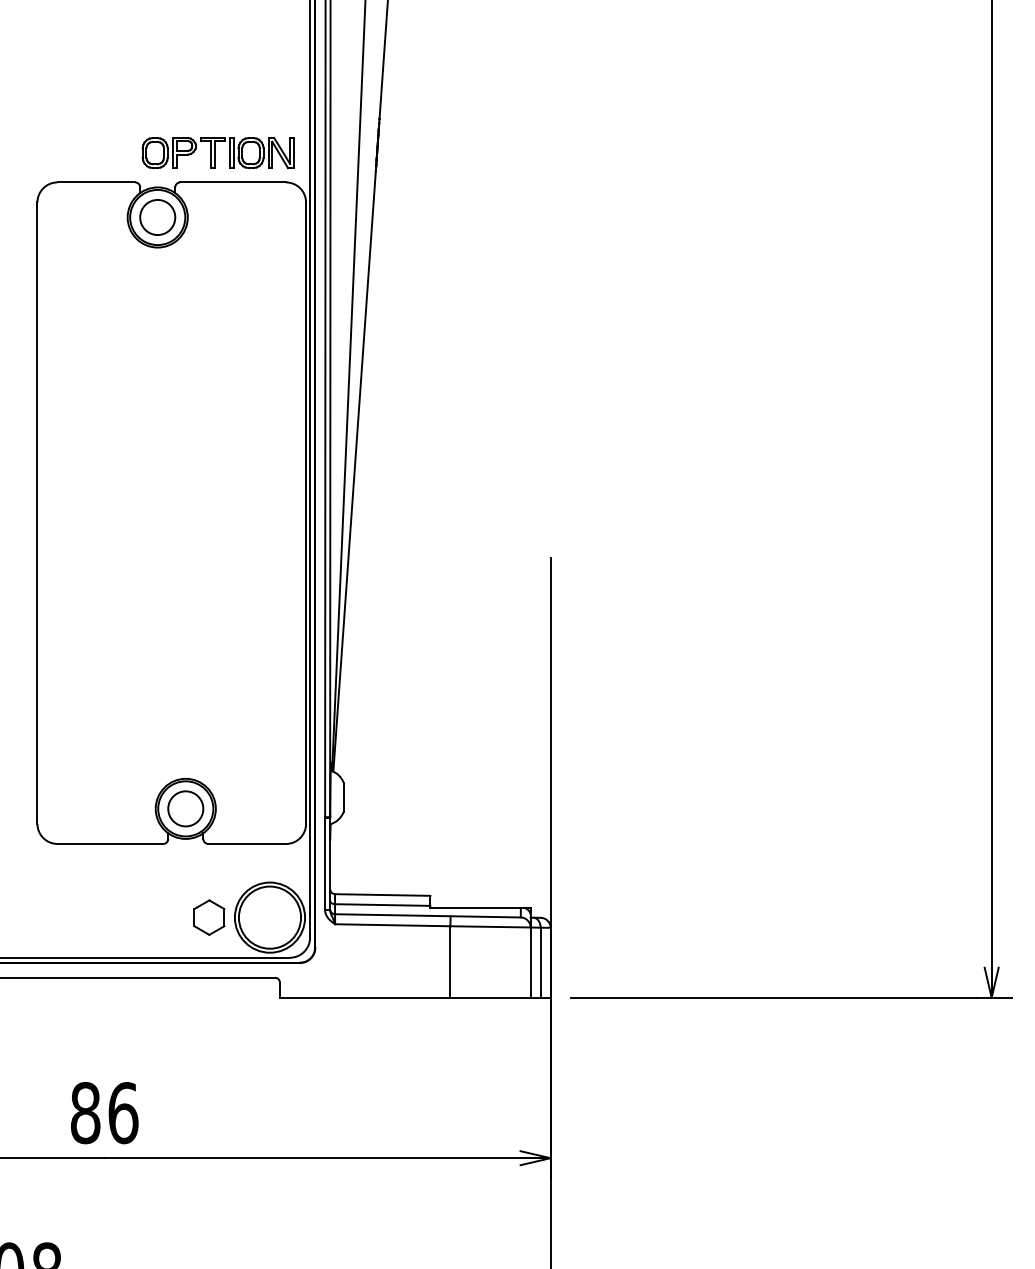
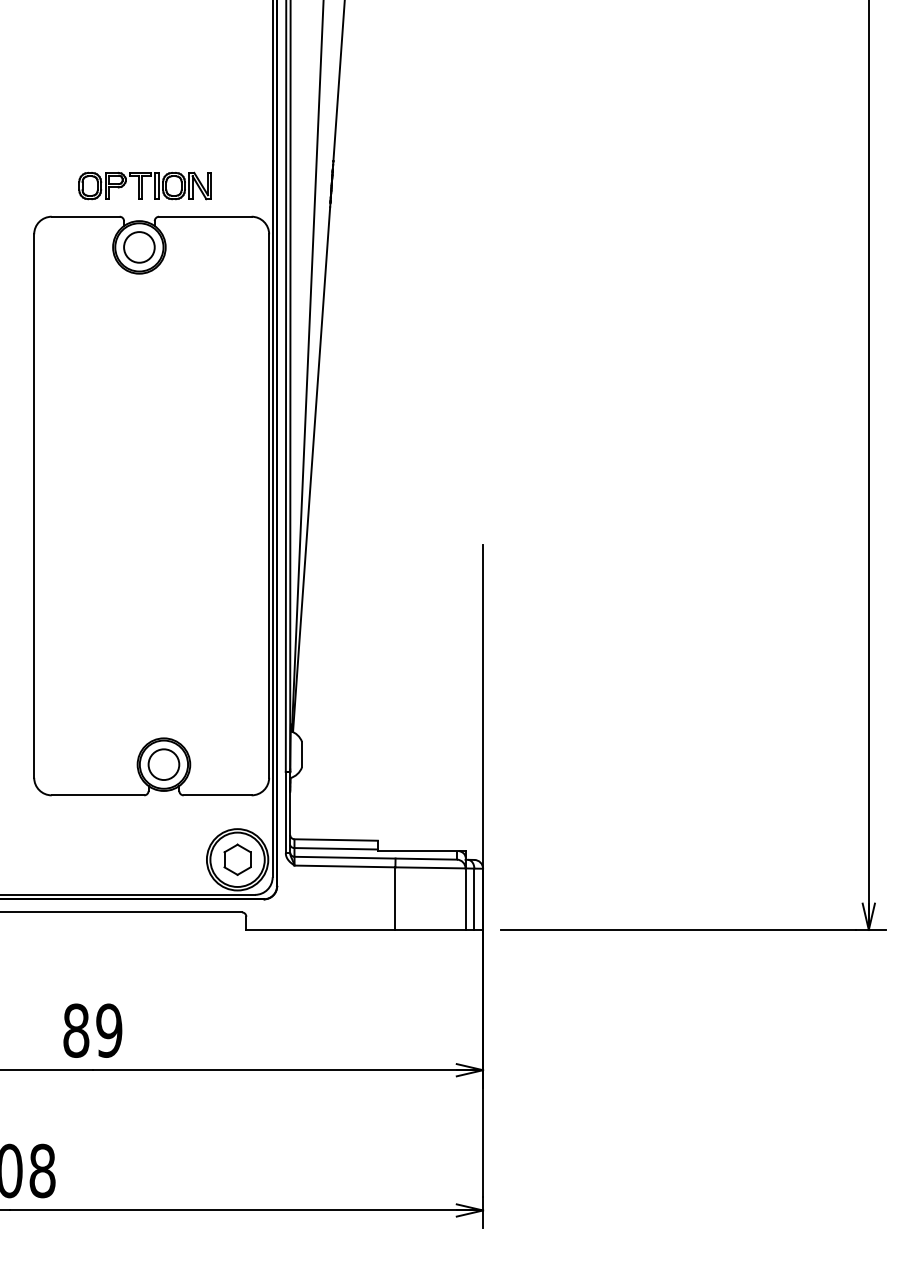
part: (217, 152) -> (144, 185), moved
part: (209, 917) -> (237, 859), moved
text: (123, 1112) -> (109, 1030), 86 -> 89

